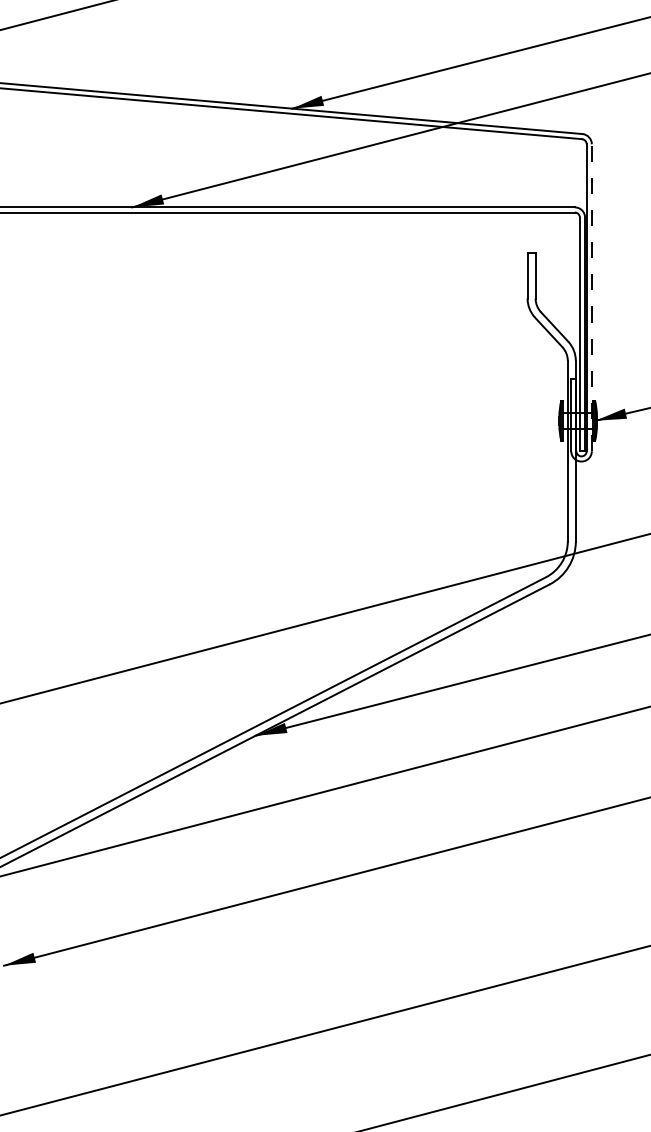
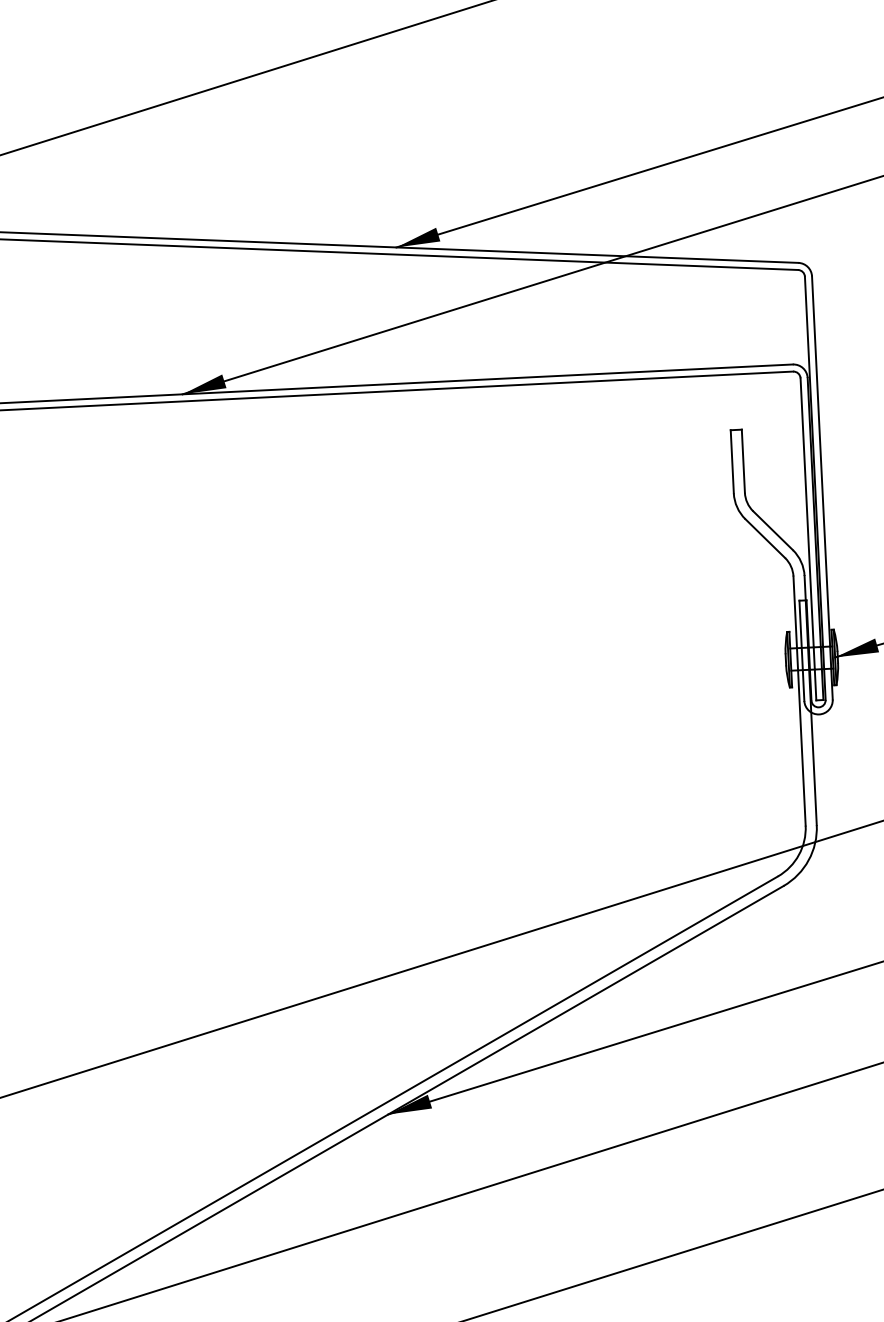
line: (591, 297) -> (821, 487), dashed -> solid

